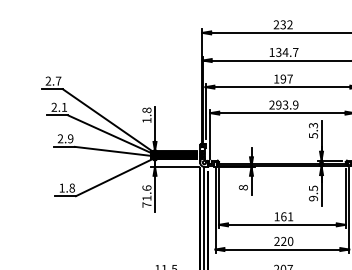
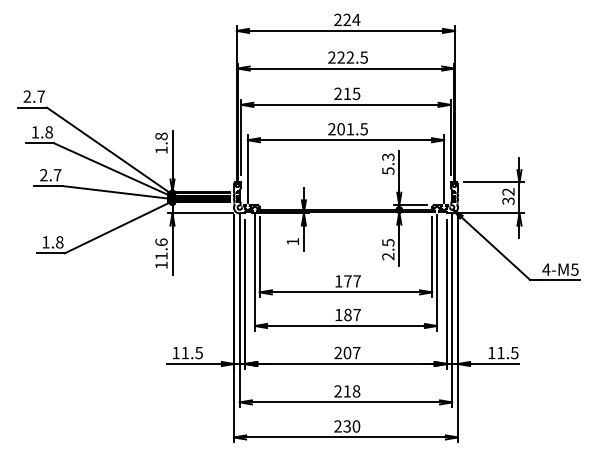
text: (286, 24) -> (351, 19), 232 -> 224
text: (283, 52) -> (347, 57), 134.7 -> 222.5
text: (283, 78) -> (347, 93), 197 -> 215
text: (287, 105) -> (352, 129), 293.9 -> 201.5
text: (58, 107) -> (41, 132), 2.1 -> 1.8
text: (70, 139) -> (57, 175), 2.9 -> 2.7
text: (243, 187) -> (292, 241), 8 -> 1
text: (313, 198) -> (388, 256), 9.5 -> 2.5
text: (146, 205) -> (161, 265), 71.6 -> 11.6
text: (287, 216) -> (352, 281), 161 -> 177
text: (283, 241) -> (347, 314), 220 -> 187

